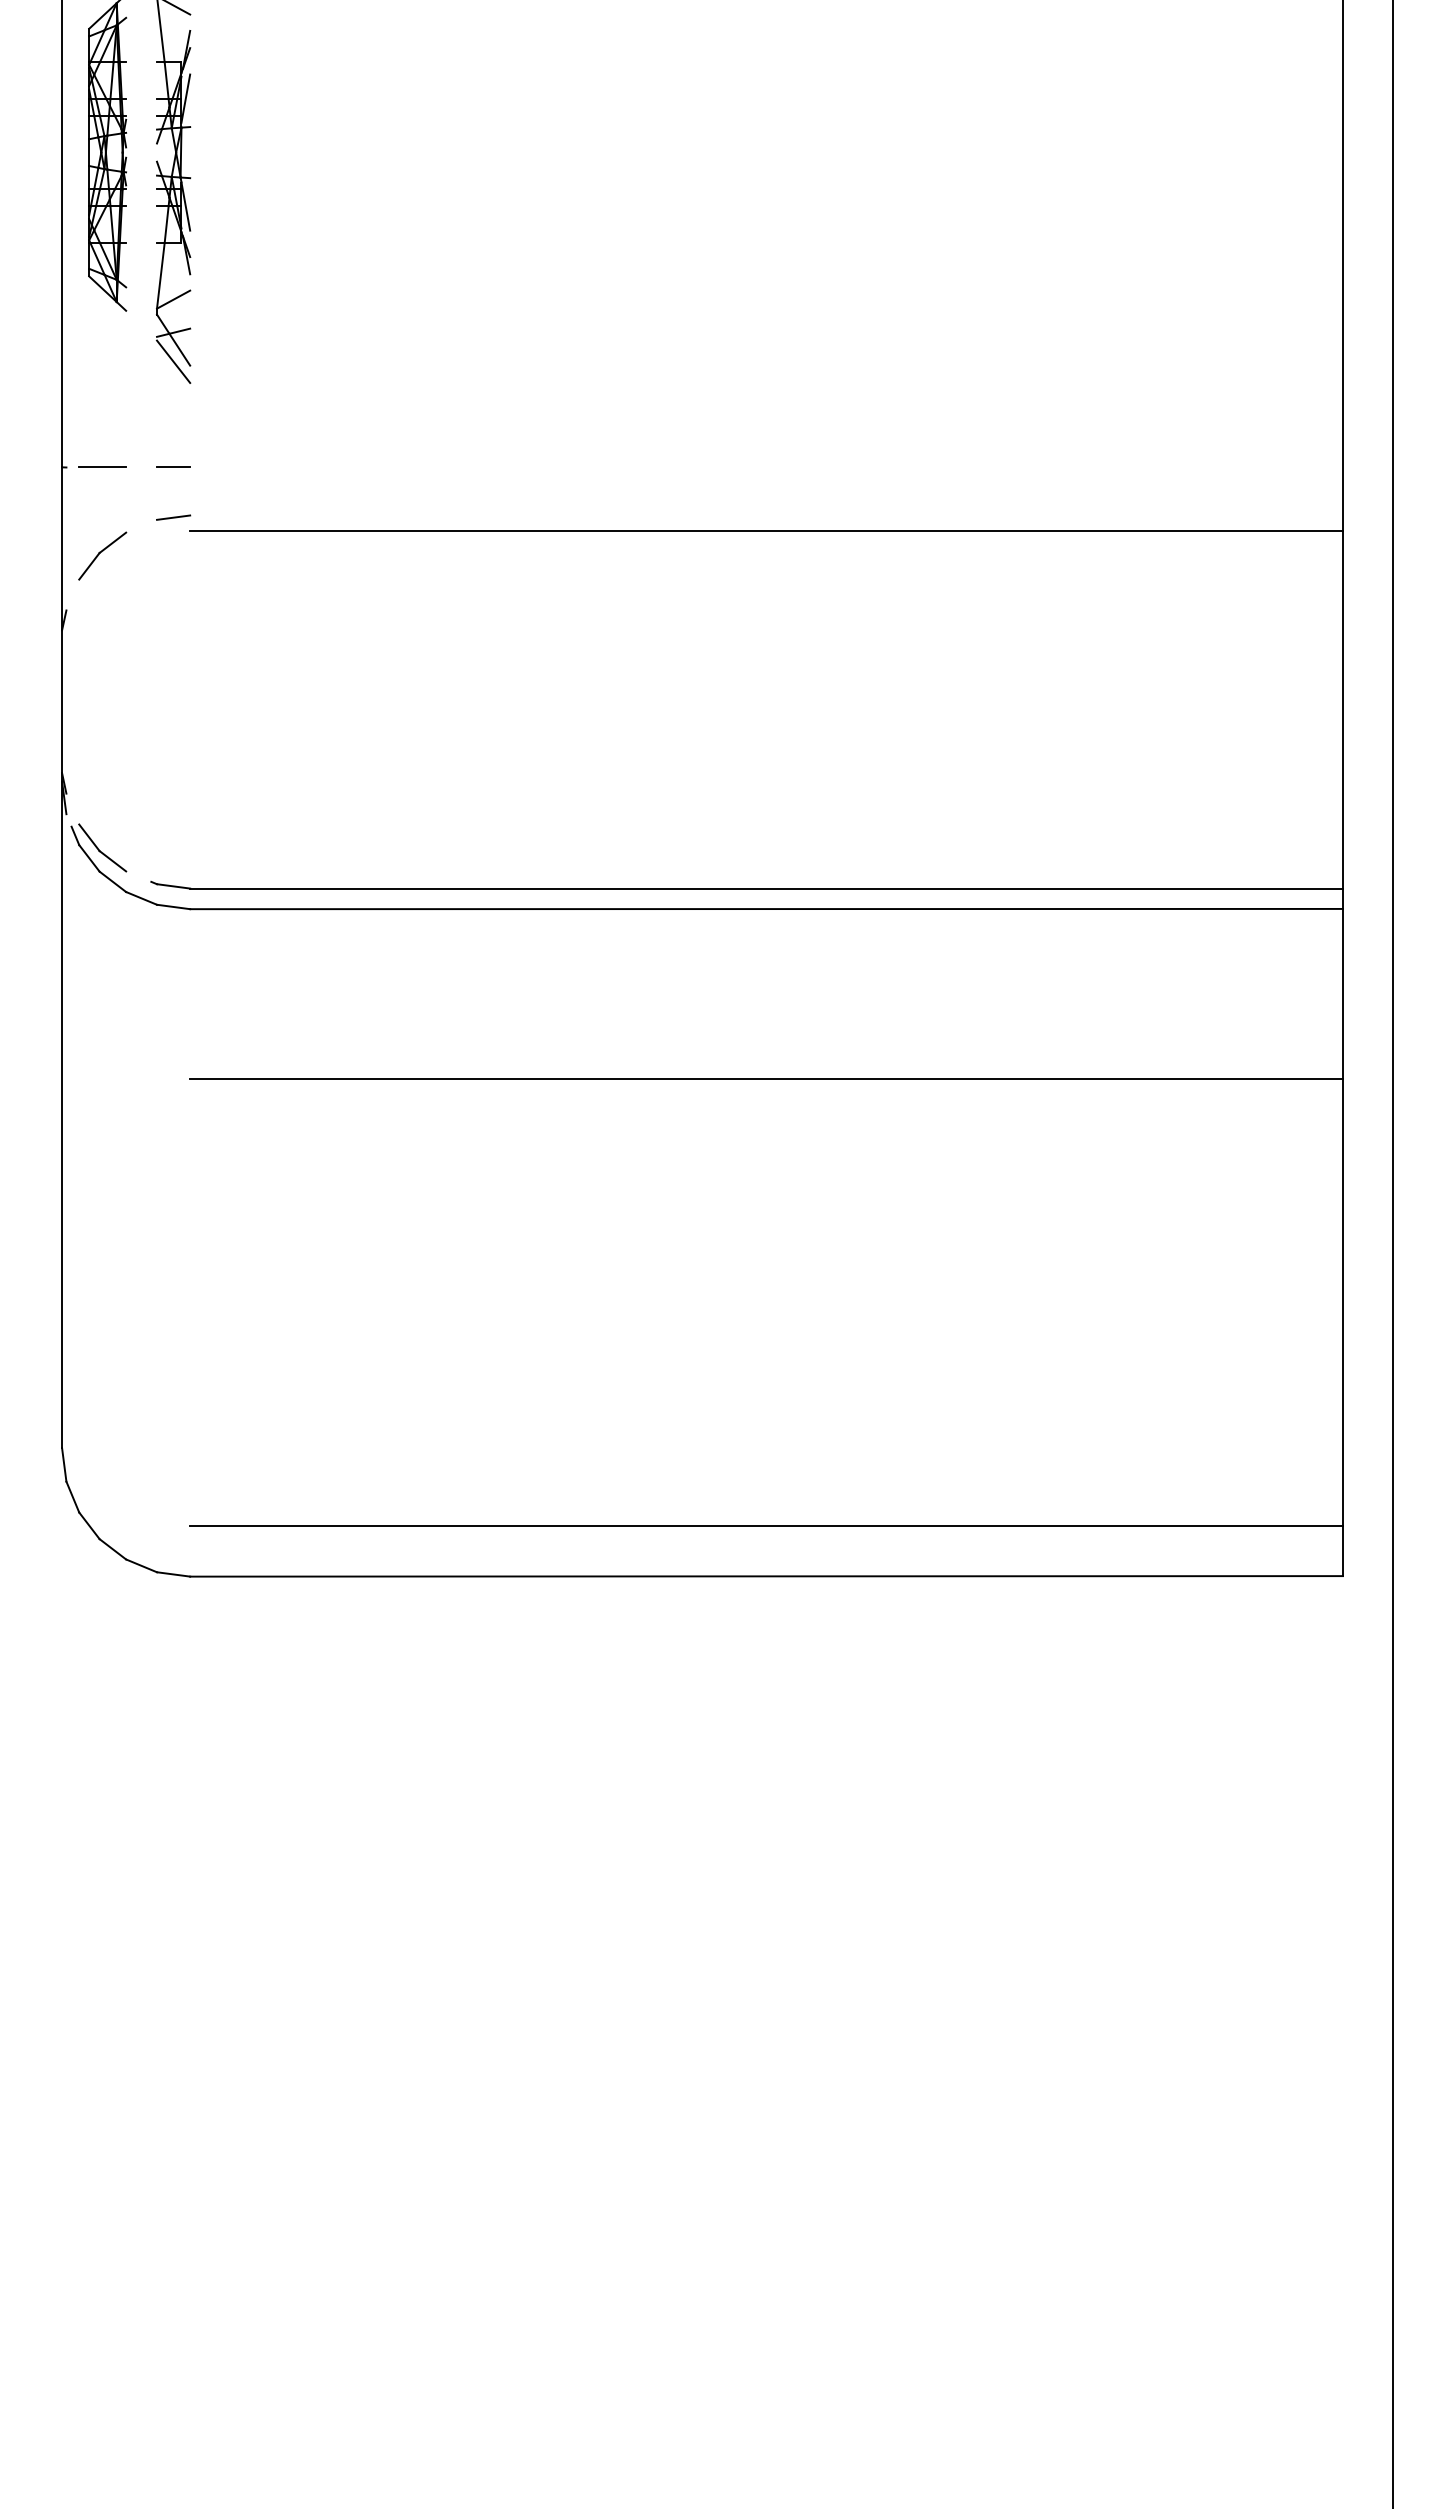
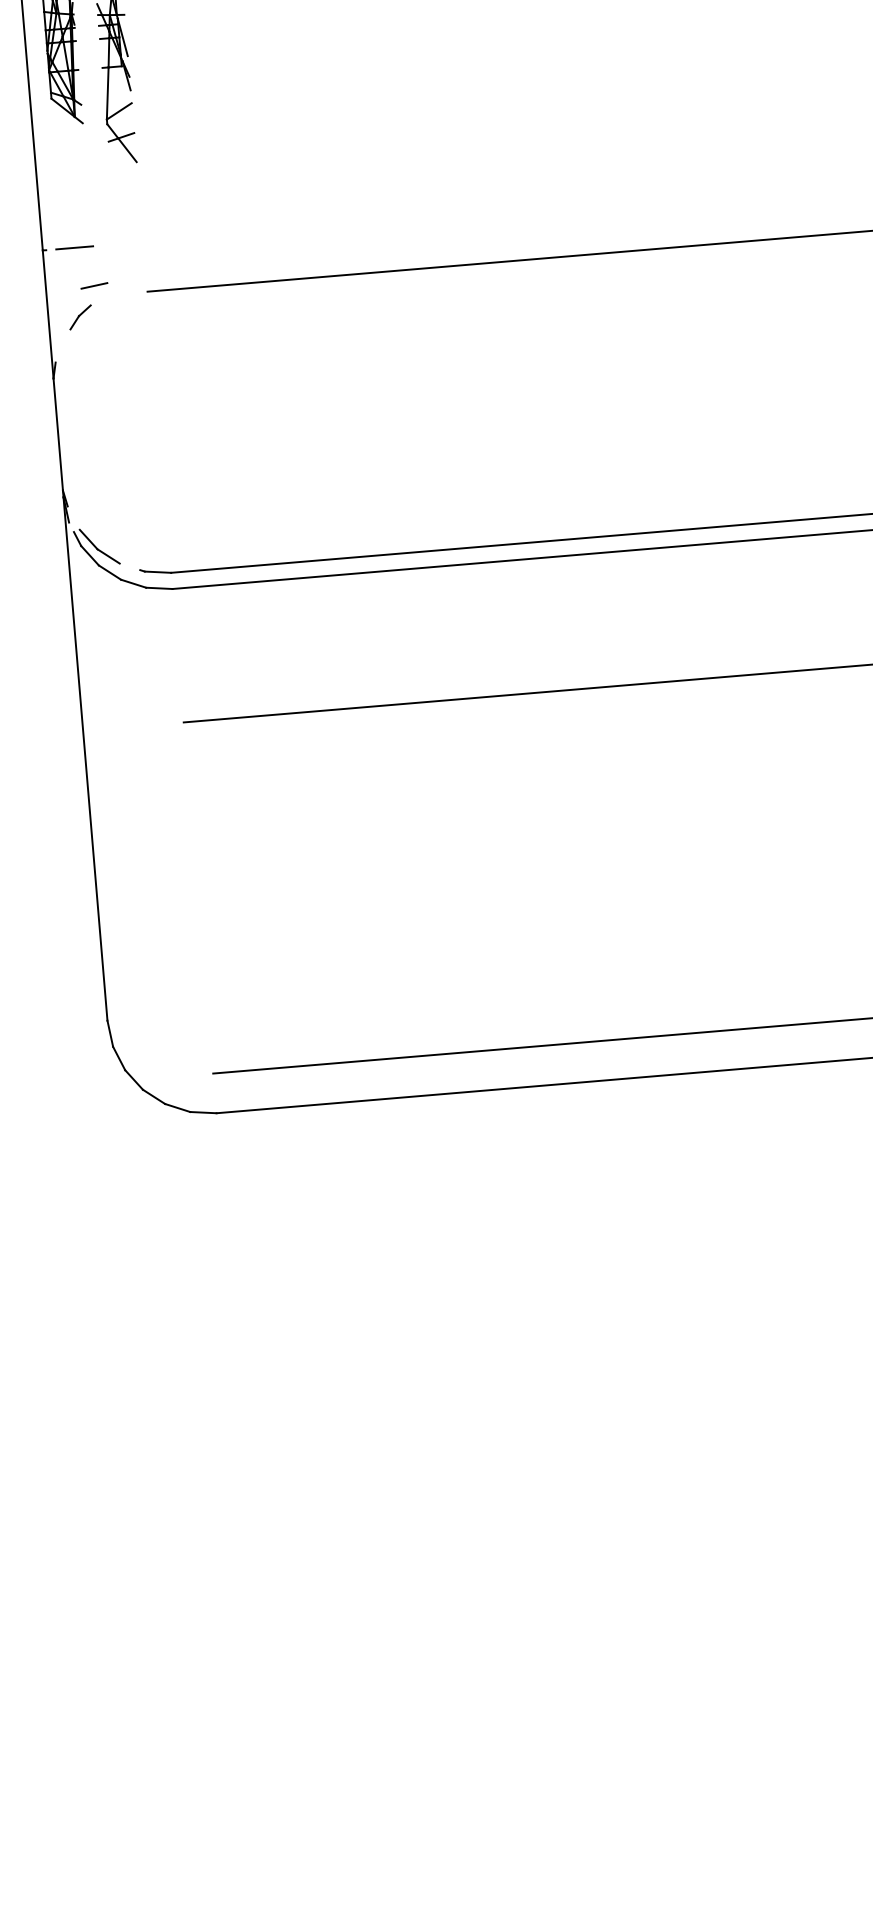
line: (173, 361) -> (123, 159), removed
line: (173, 467) -> (130, 243), removed
line: (173, 517) -> (94, 285), moved
part: (102, 555) -> (80, 317), size x0.6

